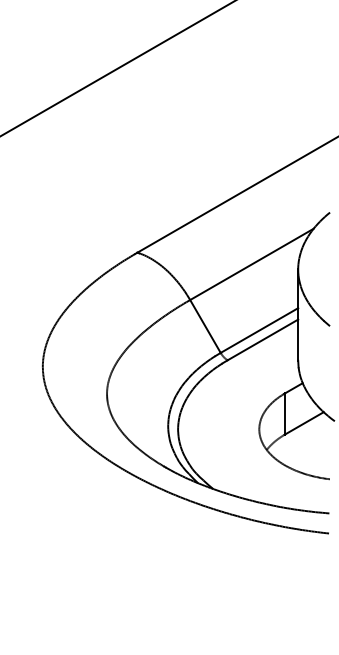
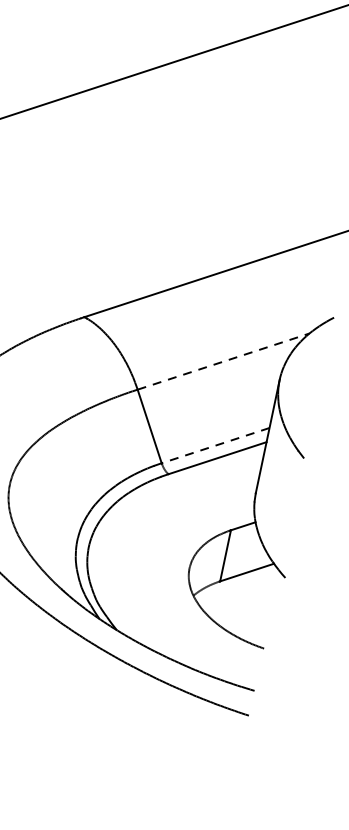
line: (252, 264) -> (224, 361), solid -> dashed
line: (259, 330) -> (215, 445), solid -> dashed

